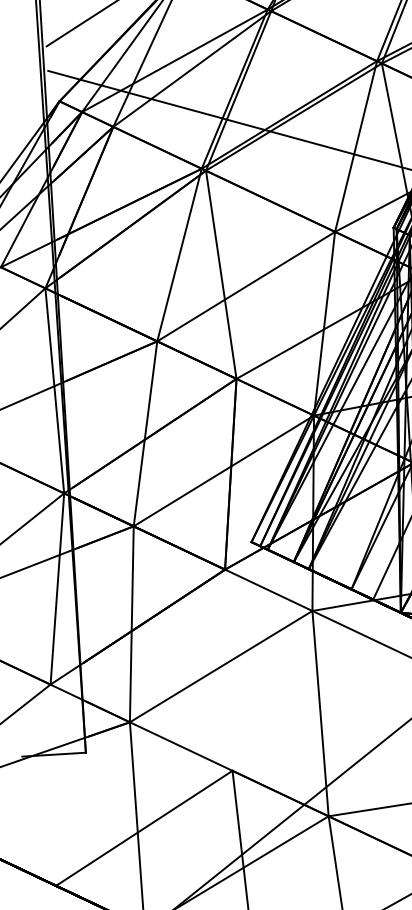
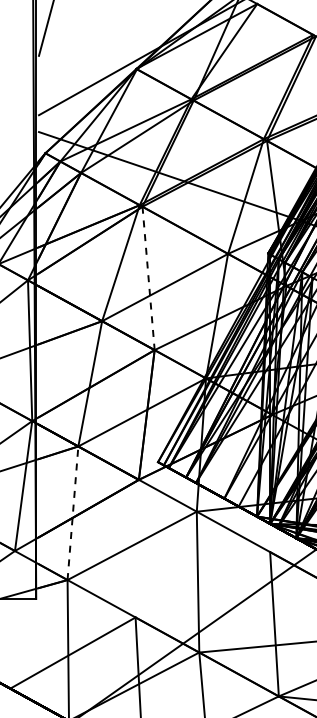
line: (221, 274) -> (148, 278), solid -> dashed
line: (132, 623) -> (73, 512), solid -> dashed

